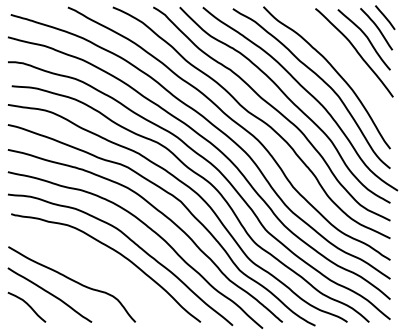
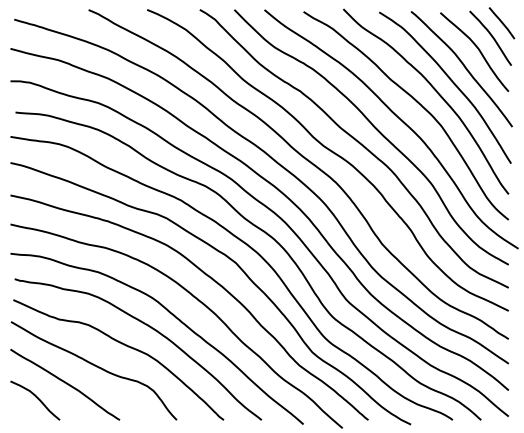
curve: (347, 63) -> (452, 83), added
curve: (94, 265) -> (123, 345), added

